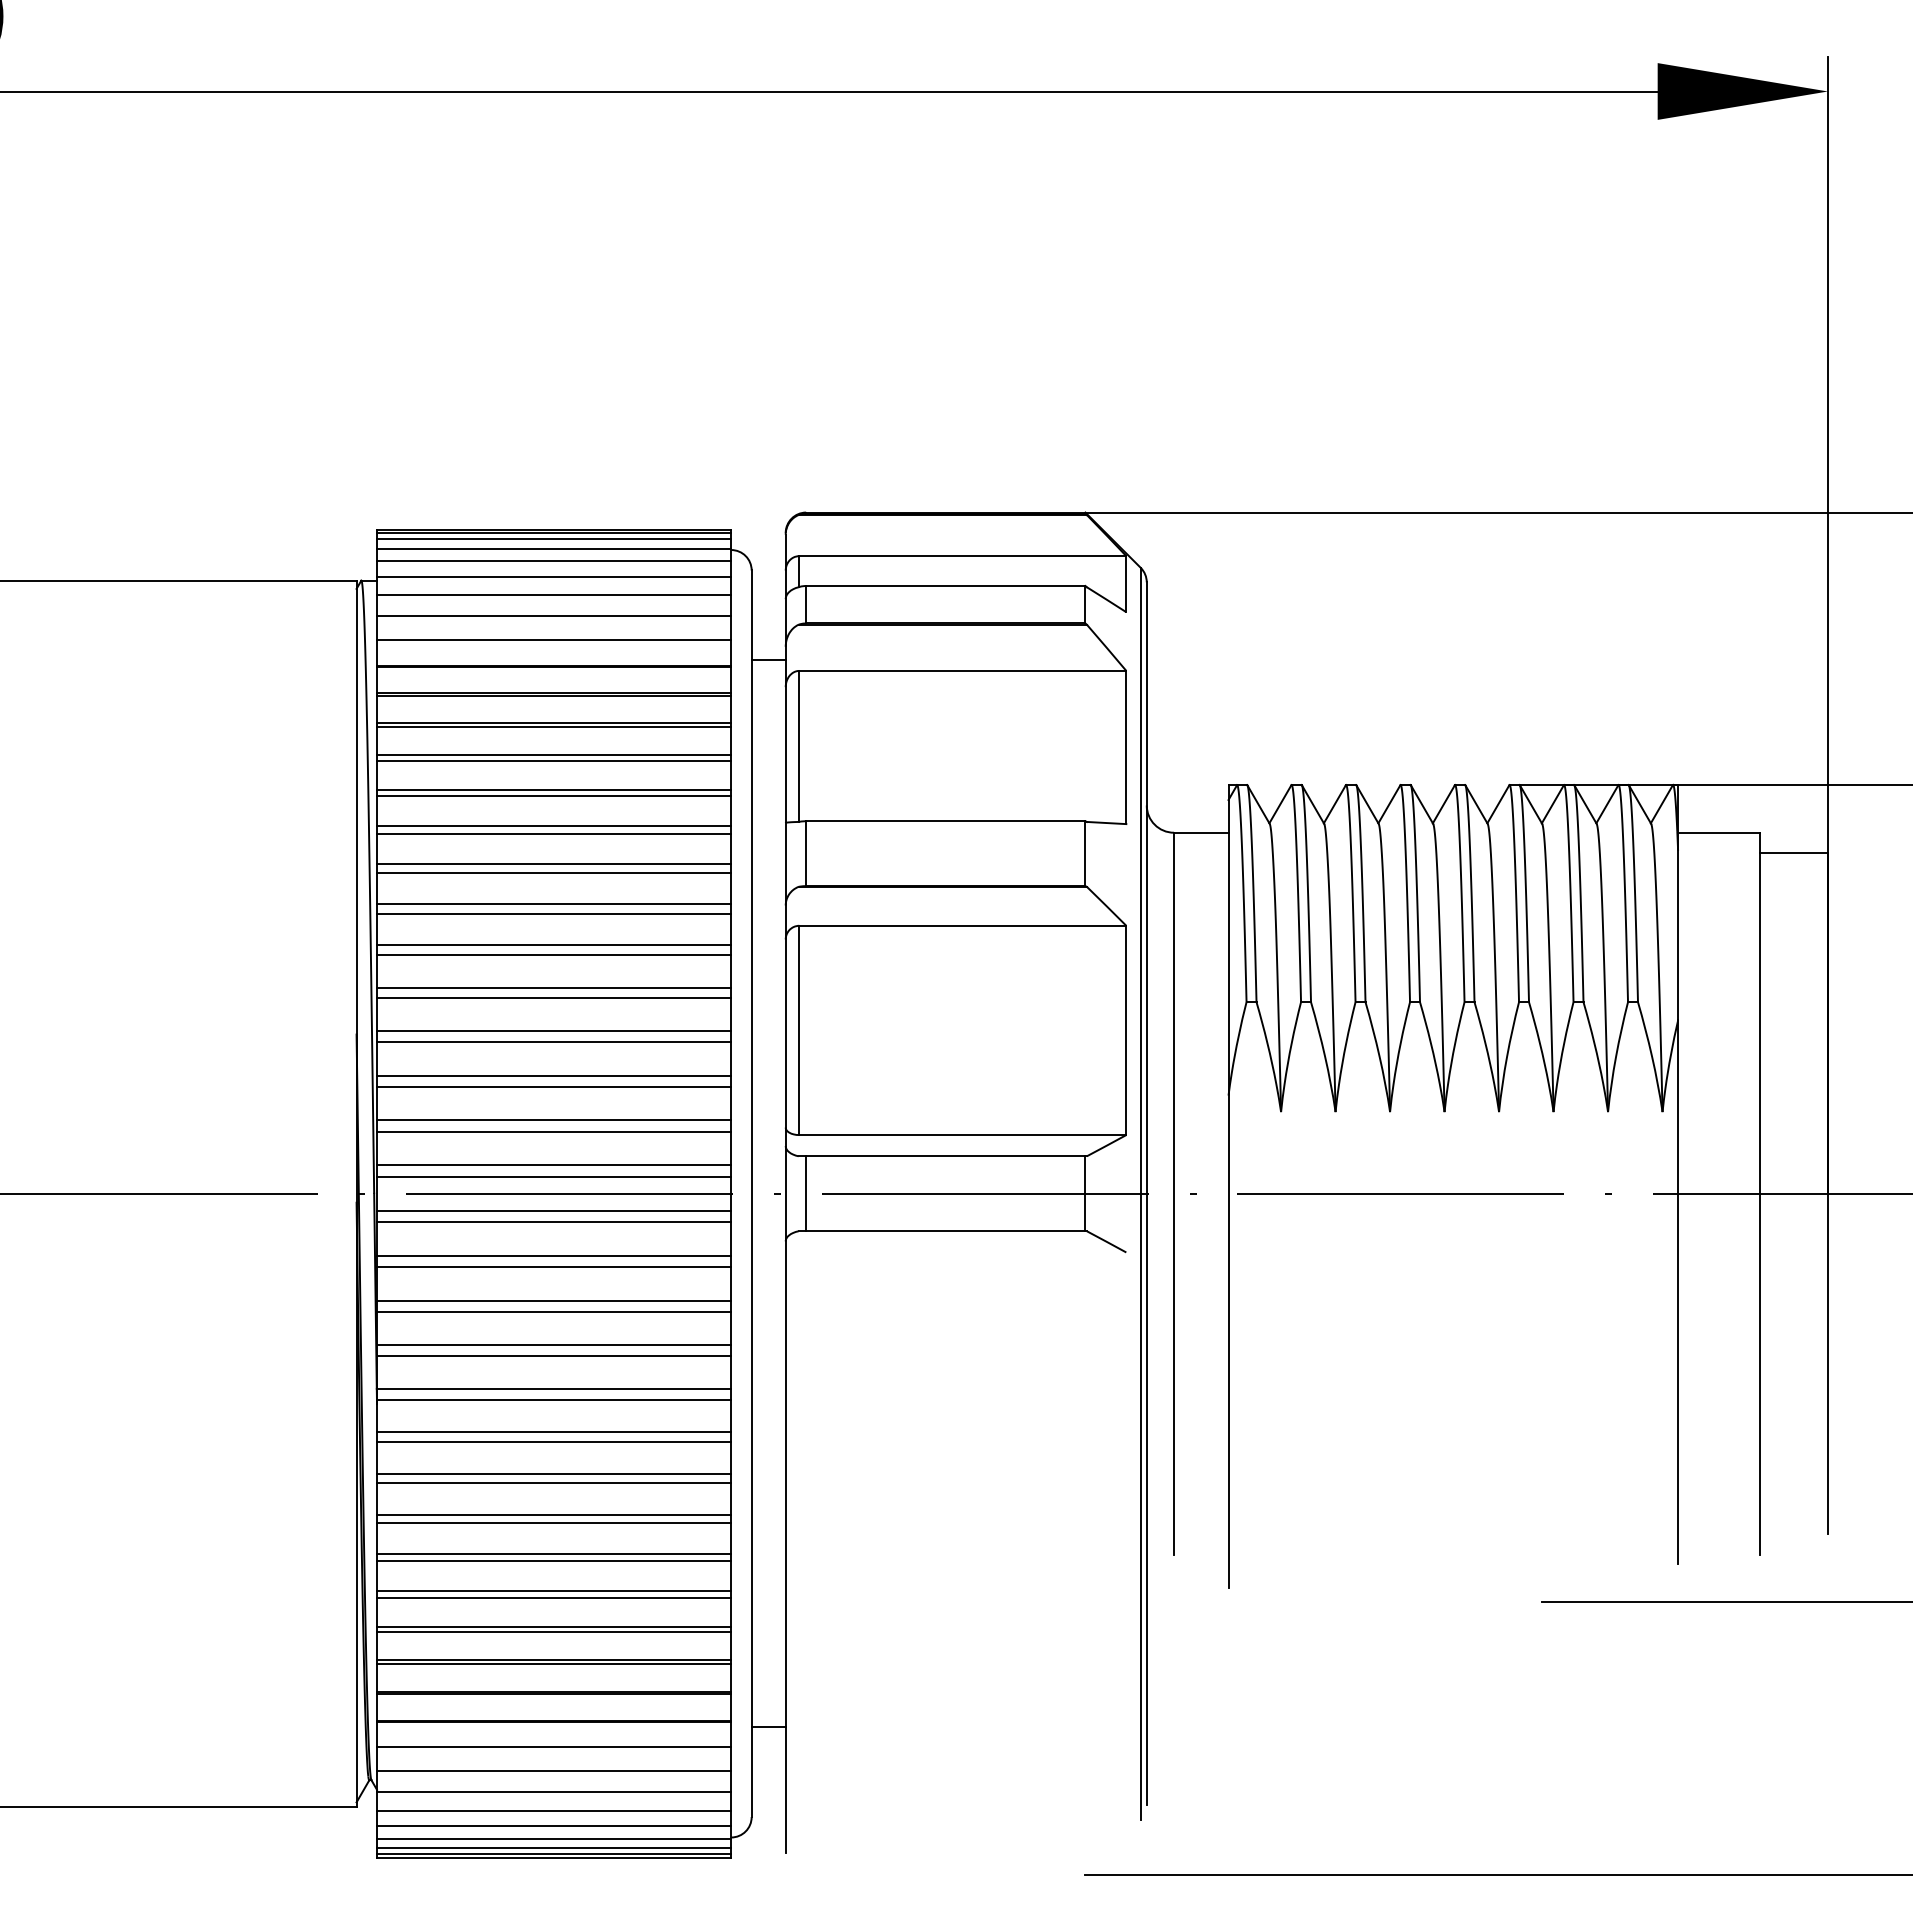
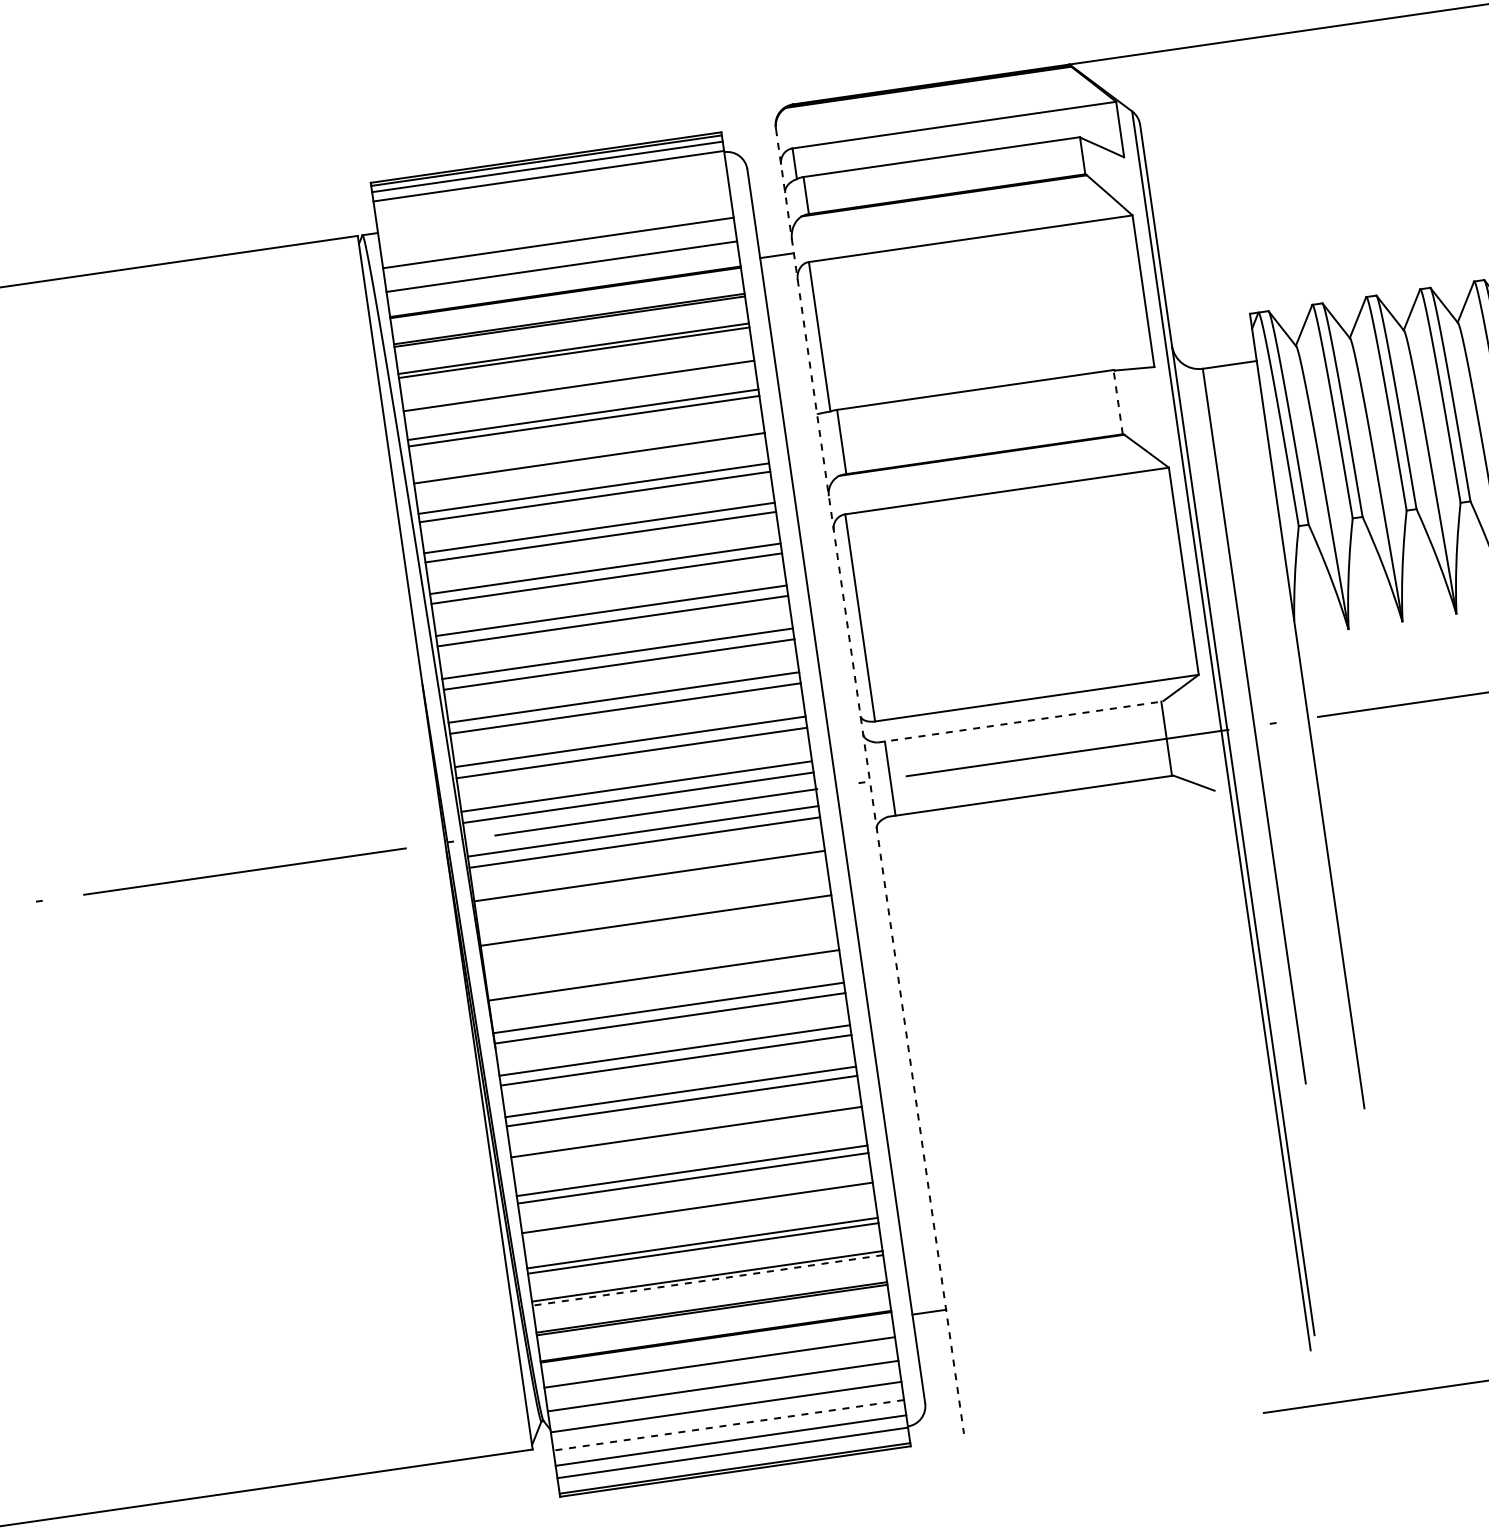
line: (554, 561) -> (550, 188), removed
line: (554, 576) -> (553, 203), removed
line: (554, 595) -> (555, 222), removed
line: (554, 755) -> (578, 380), removed
line: (554, 826) -> (588, 450), removed
line: (1085, 853) -> (1118, 401), solid -> dashed
line: (943, 1156) -> (1020, 722), solid -> dashed
line: (785, 1194) -> (869, 782), solid -> dashed
line: (554, 1267) -> (651, 887), removed
line: (554, 1312) -> (658, 932), removed
line: (554, 1345) -> (662, 964), removed
line: (554, 1523) -> (688, 1140), removed
line: (554, 1597) -> (698, 1214), removed
line: (553, 1664) -> (707, 1280), solid -> dashed
line: (553, 1810) -> (728, 1425), solid -> dashed
line: (554, 1848) -> (734, 1462), removed

